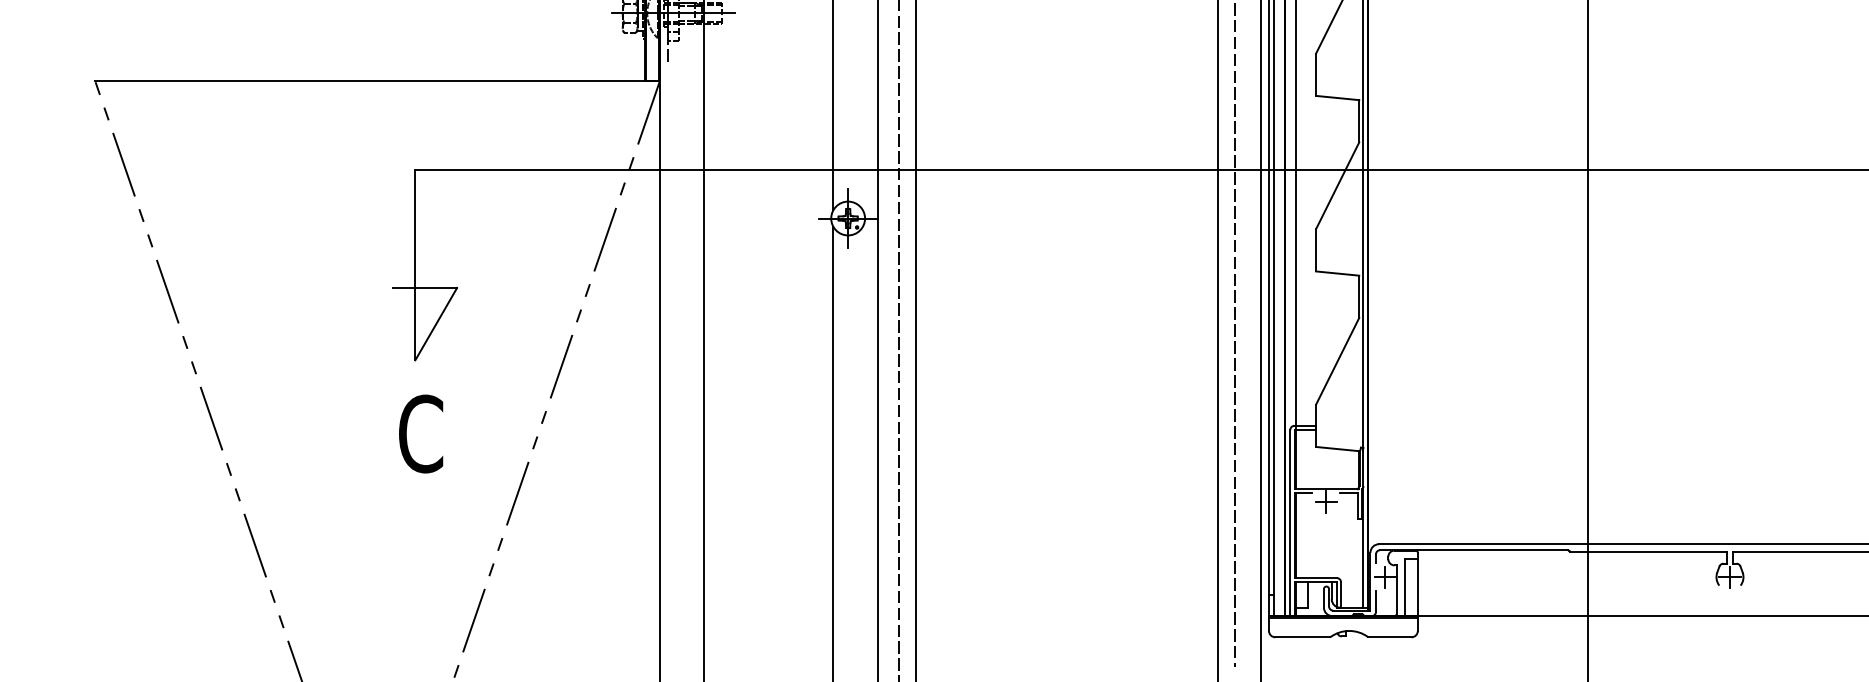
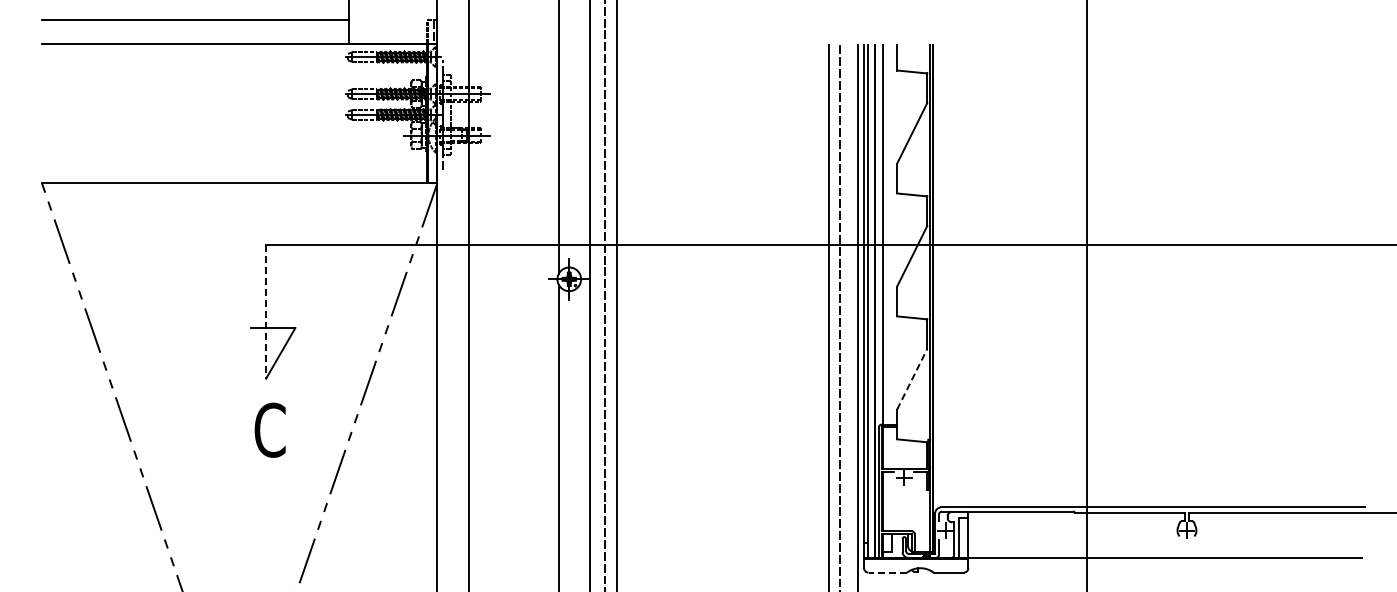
line: (415, 264) -> (266, 311), solid -> dashed
line: (1338, 361) -> (912, 379), solid -> dashed
line: (1302, 637) -> (887, 572), solid -> dashed

